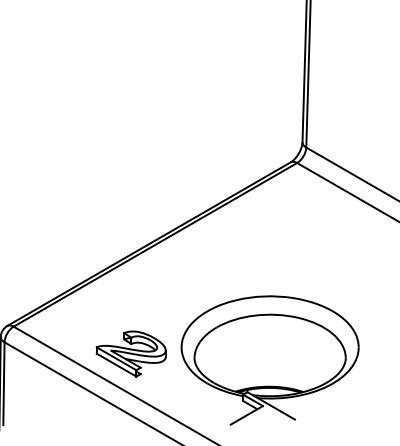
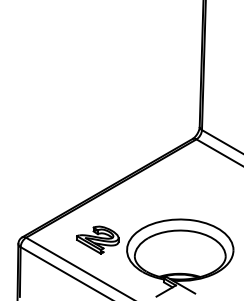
part: (130, 352) -> (97, 239), moved

